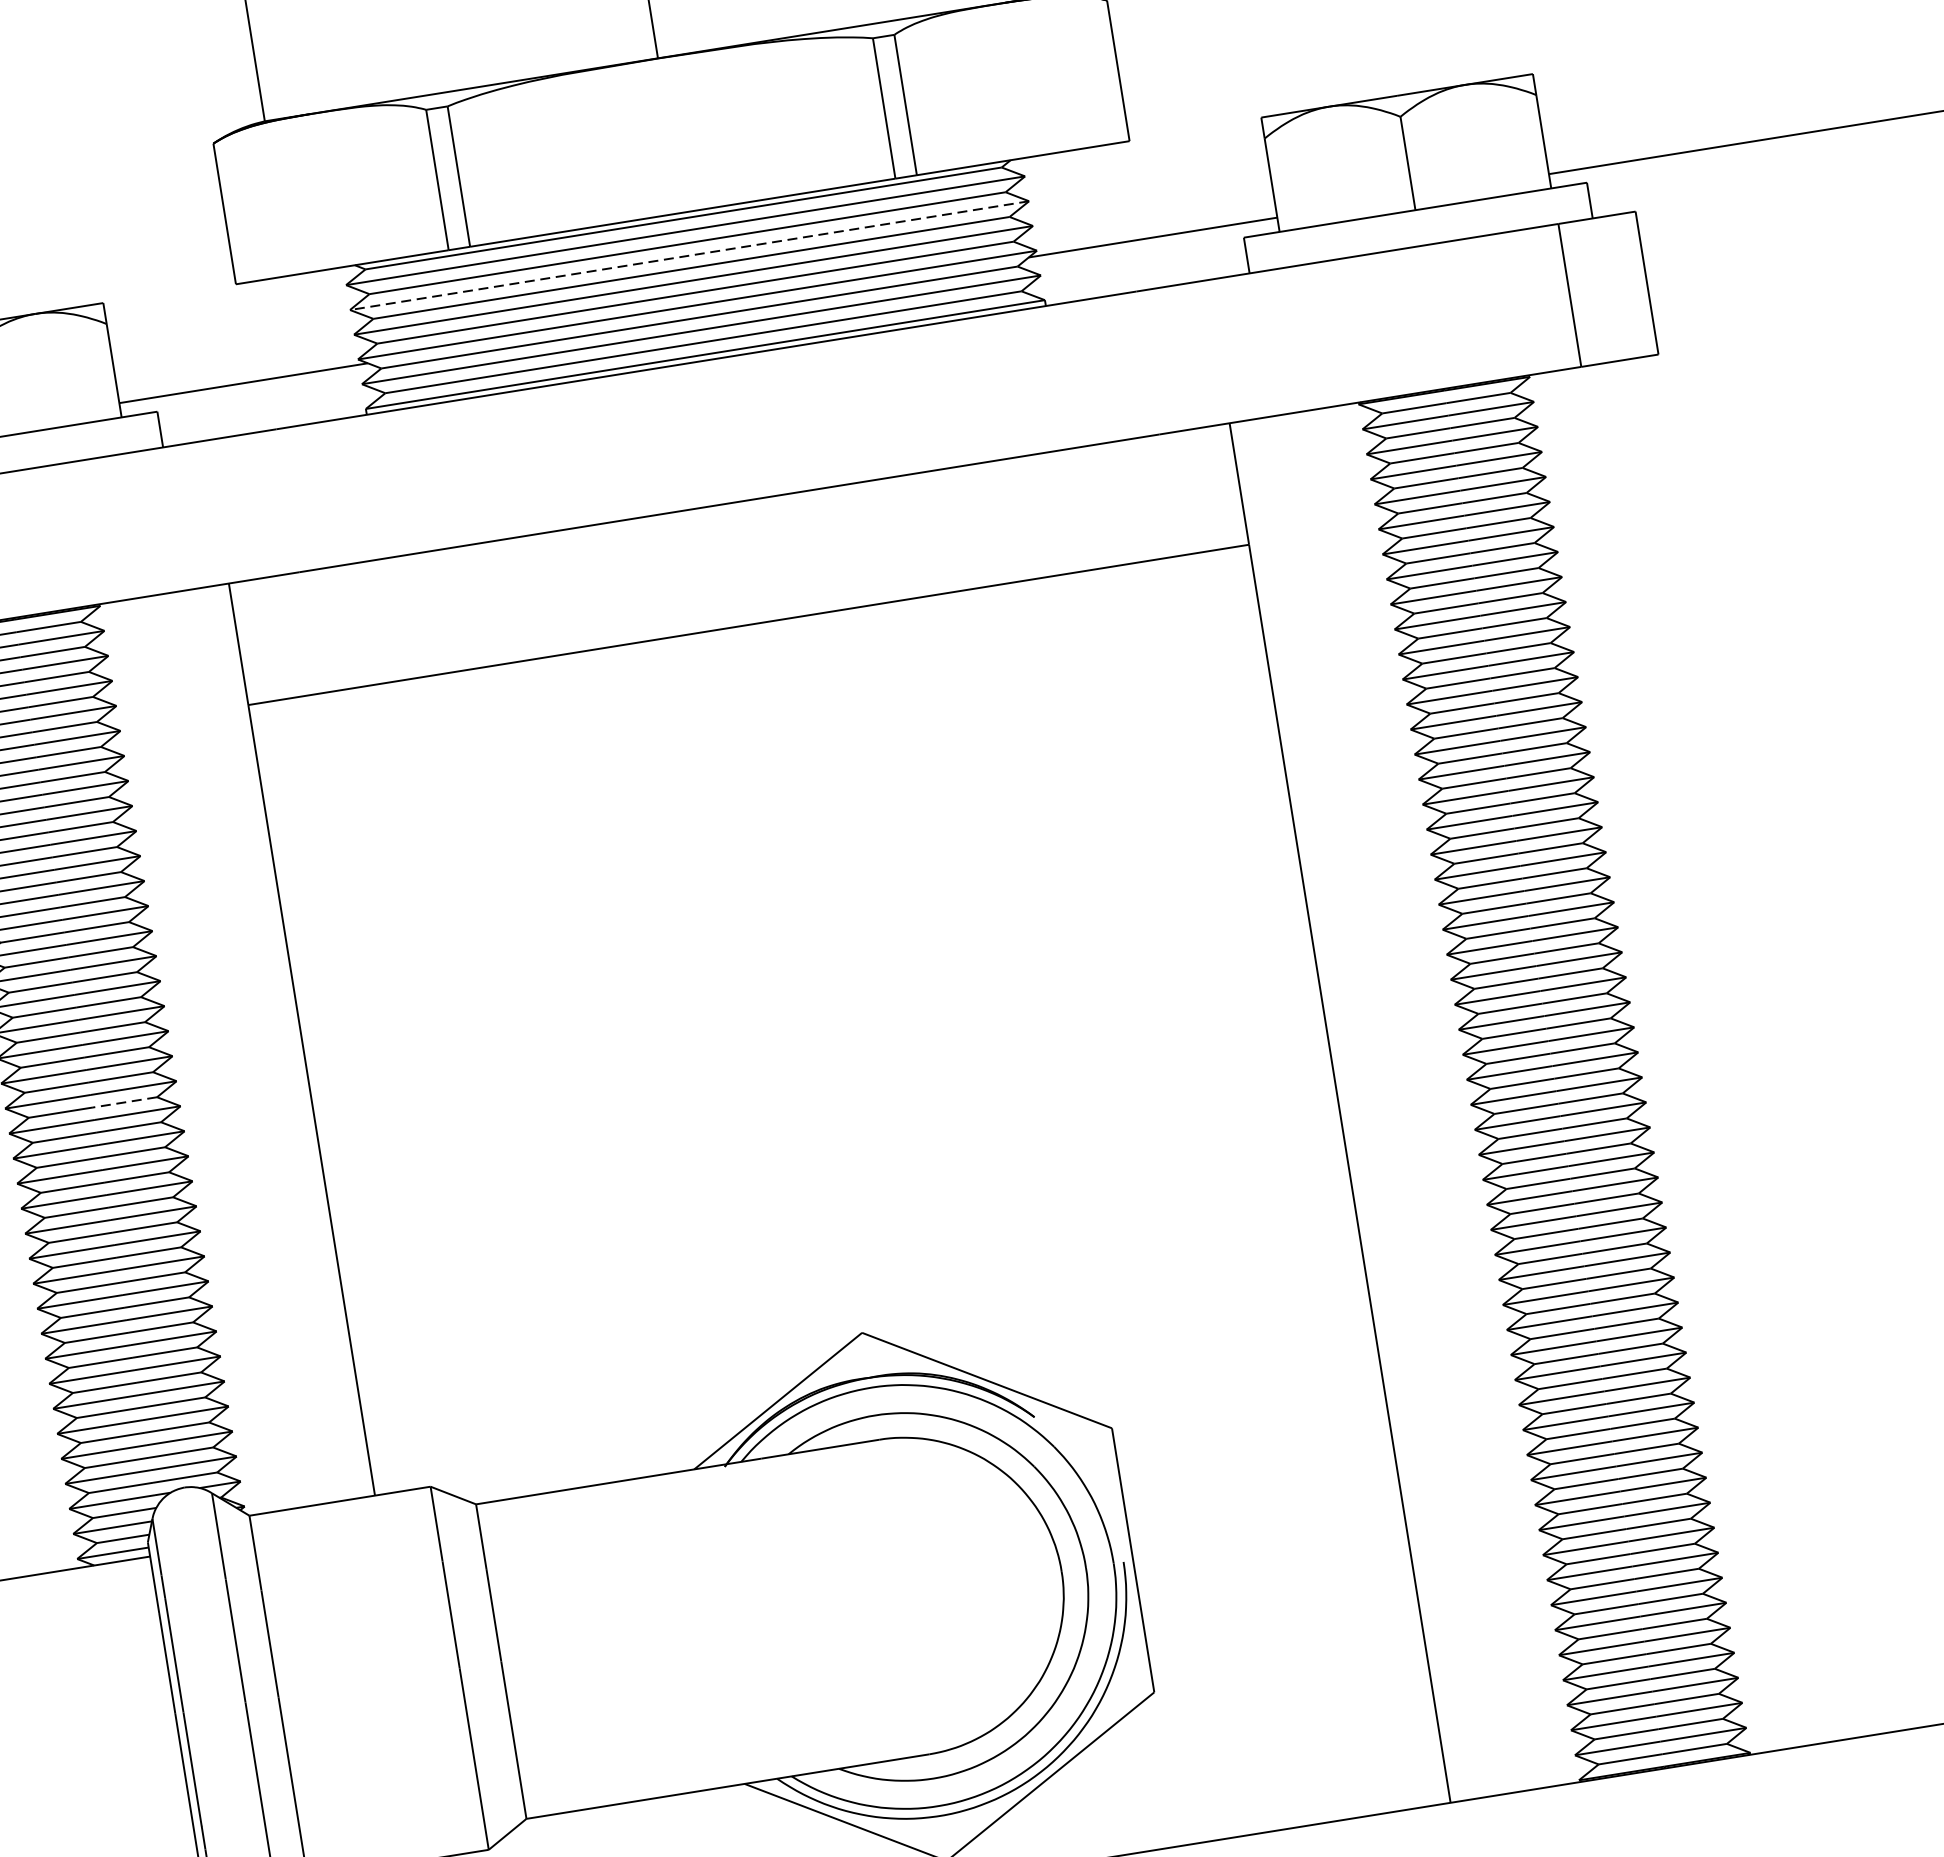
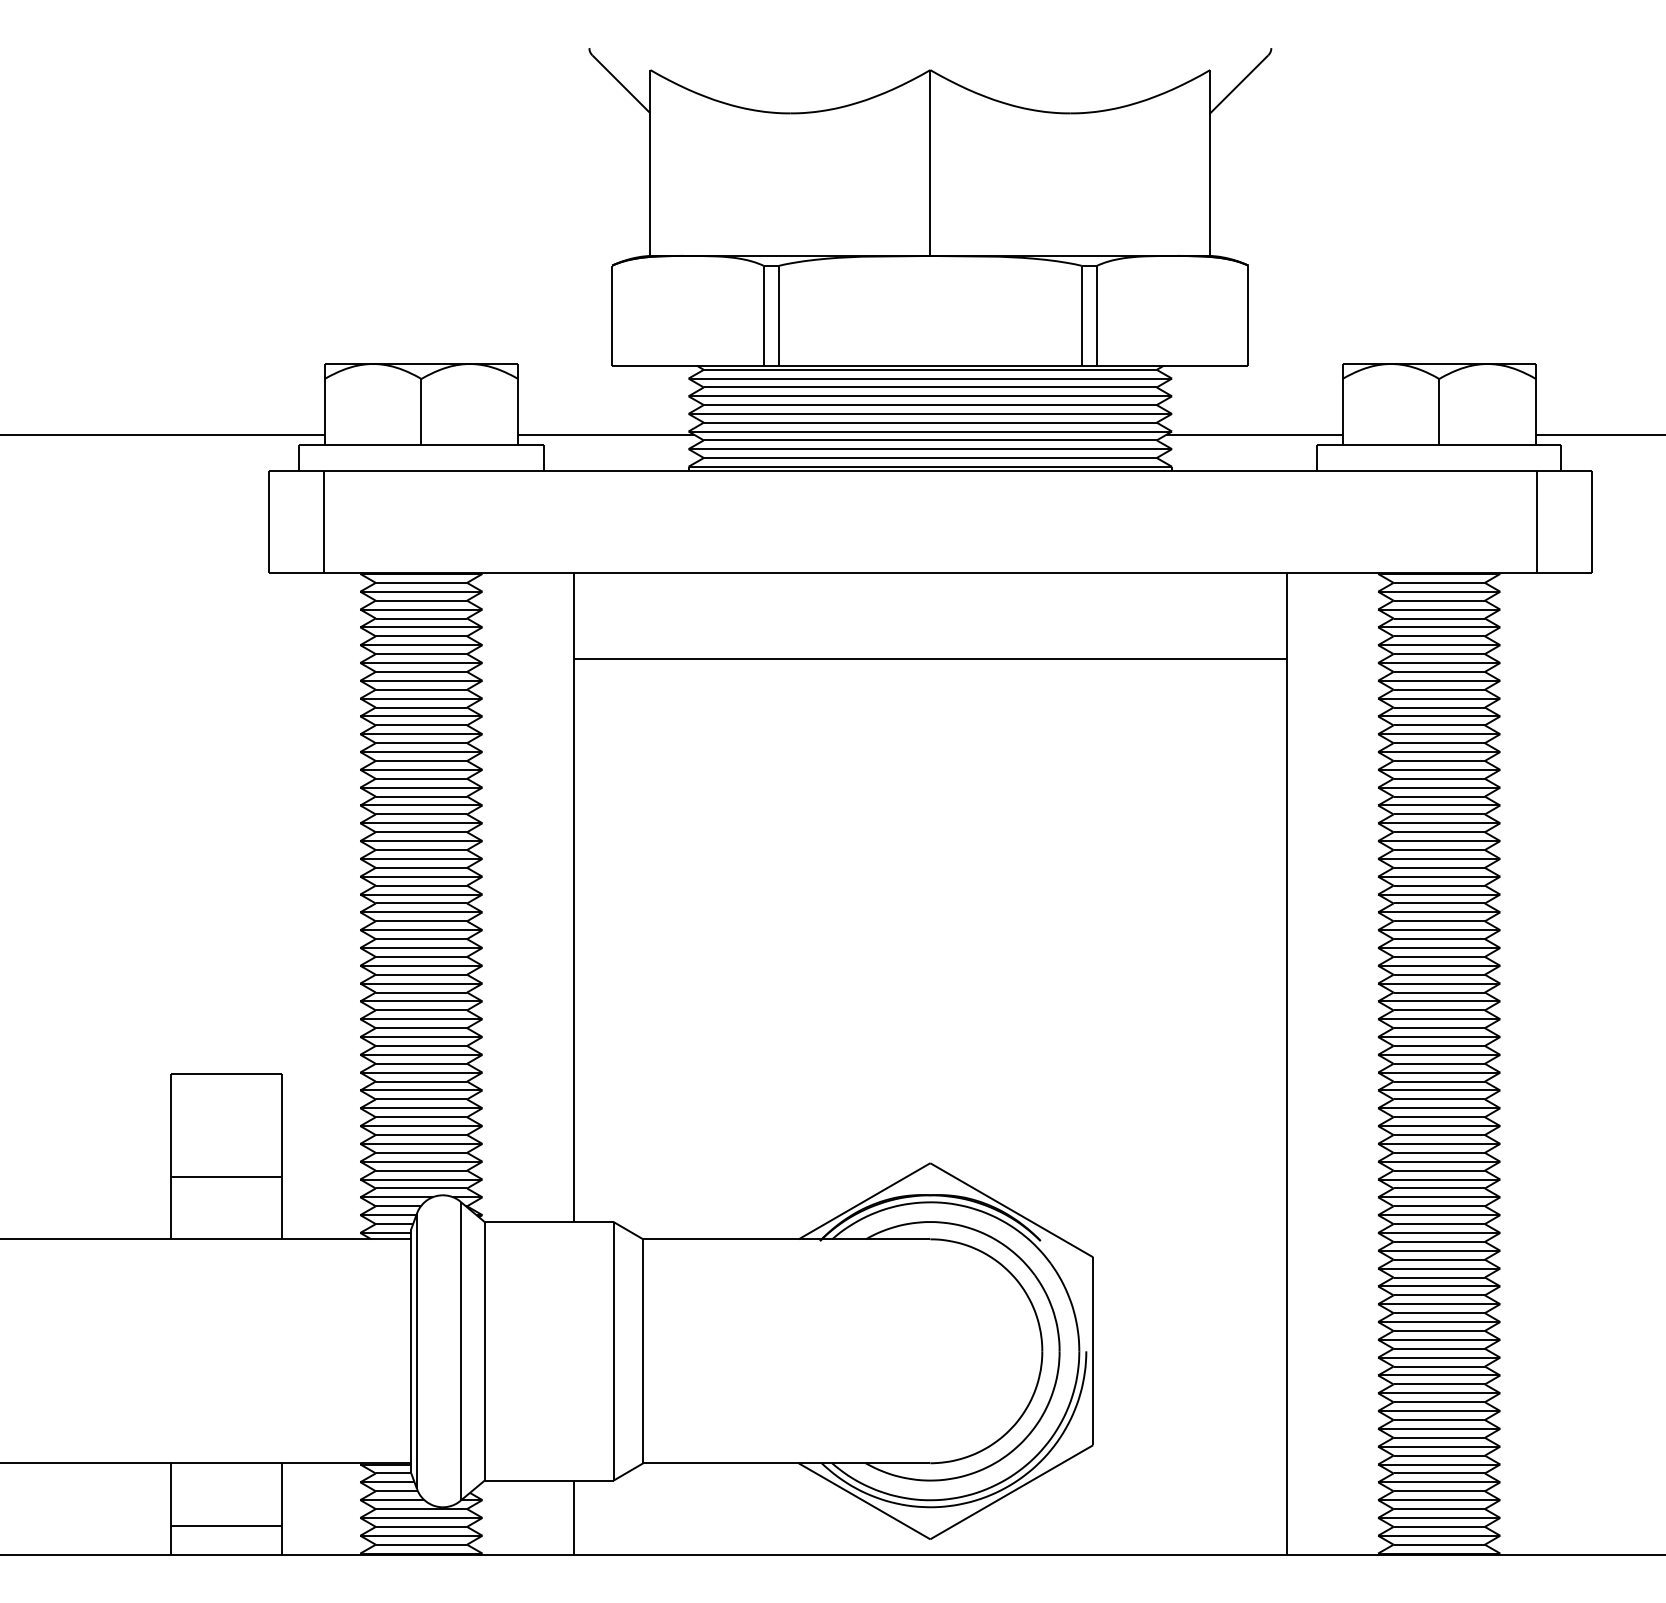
line: (689, 255) -> (930, 396), dashed -> solid
line: (125, 1102) -> (444, 921), dashed -> solid

